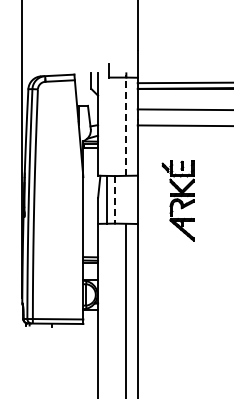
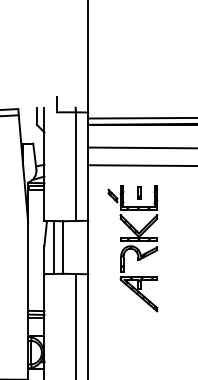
line: (126, 125) -> (75, 165), dashed -> solid
line: (115, 199) -> (63, 247), dashed -> solid
part: (178, 200) -> (133, 248), size x1.43

